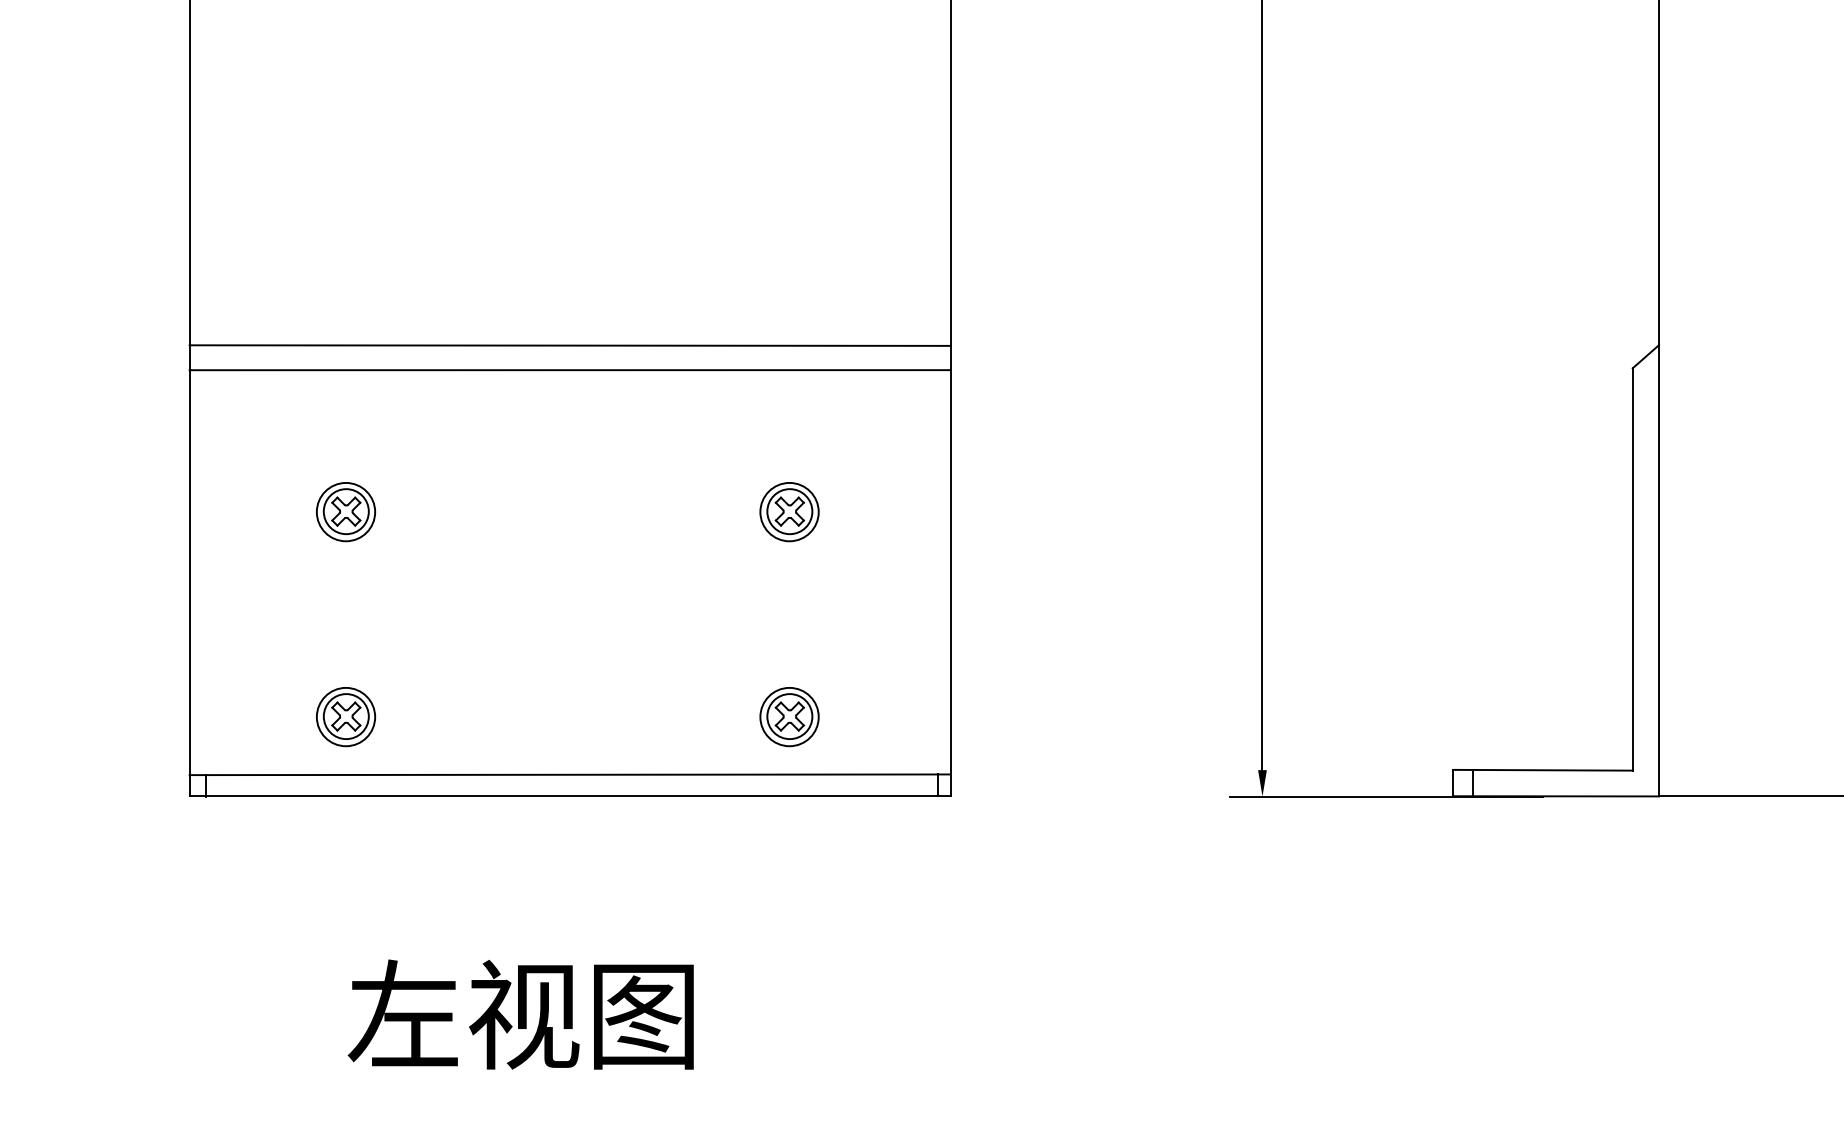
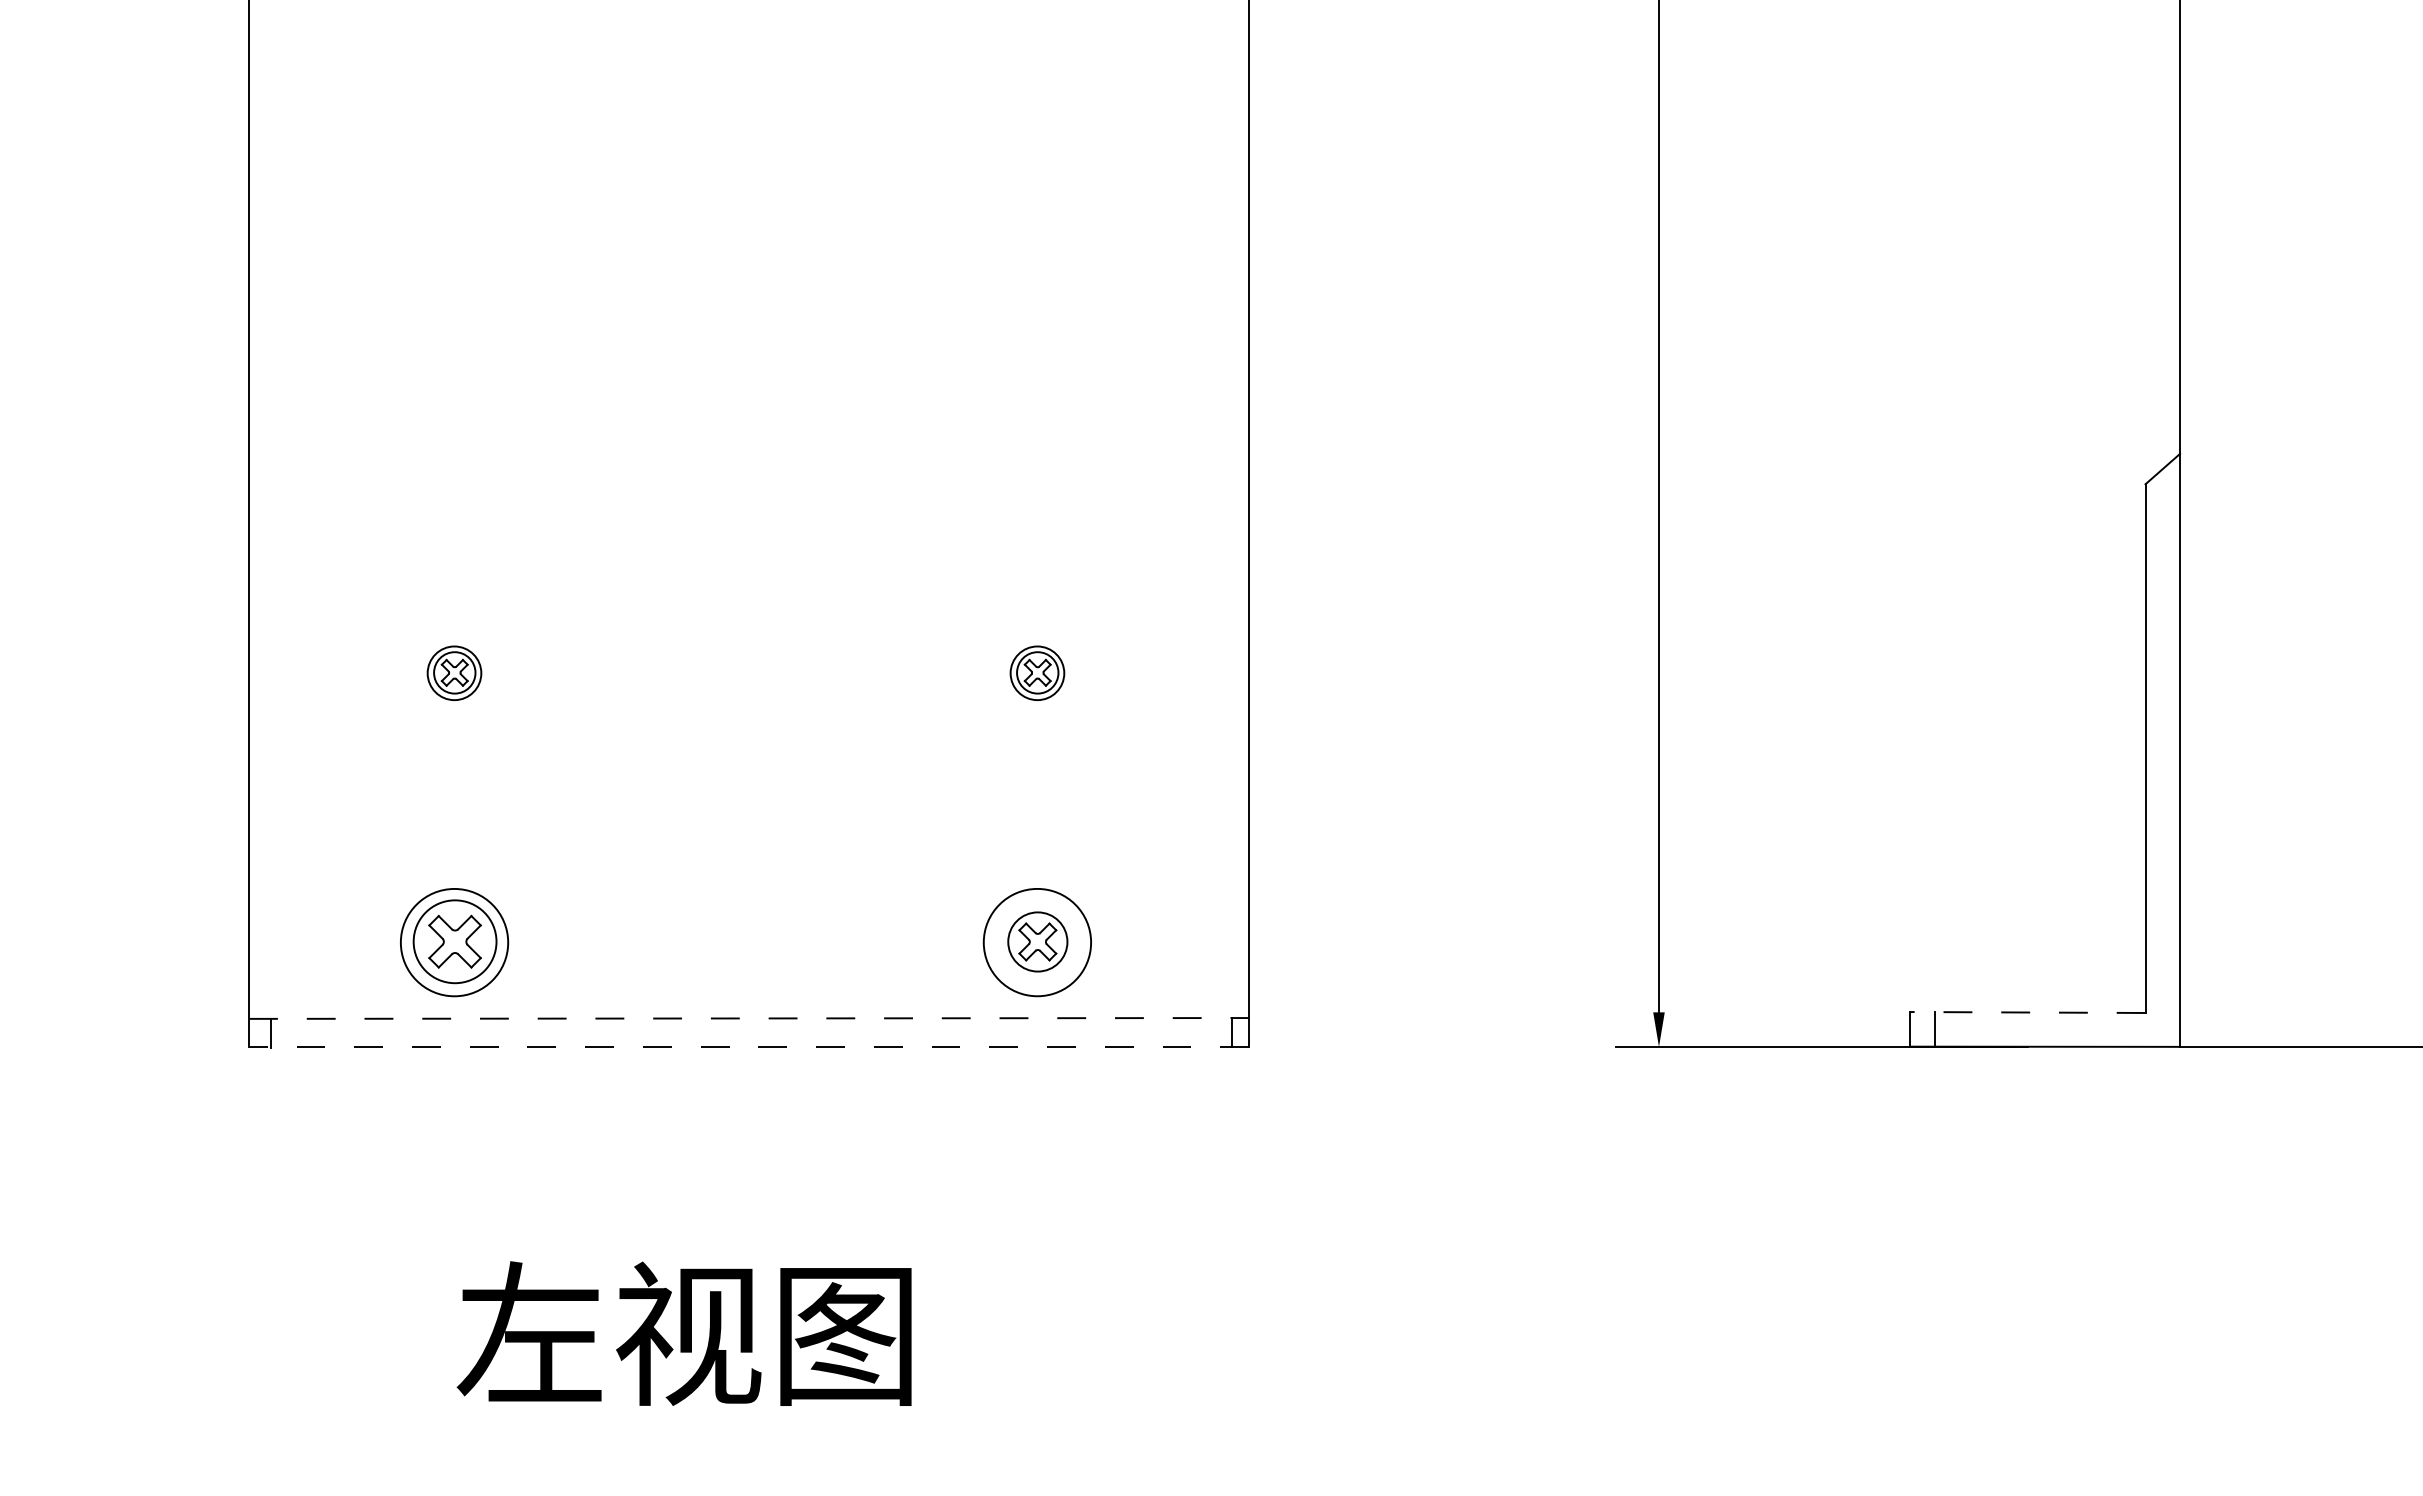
line: (570, 345) -> (749, 454), removed
line: (570, 370) -> (749, 486), removed
part: (345, 512) -> (454, 673), size x0.7
part: (789, 512) -> (1037, 673), size x0.7
part: (345, 716) -> (454, 942), size x1.4
circle: (789, 716) -> (1037, 942), size x1.4
line: (1542, 770) -> (2027, 1012), solid -> dashed
line: (570, 774) -> (749, 1018), solid -> dashed
line: (569, 796) -> (748, 1046), solid -> dashed

